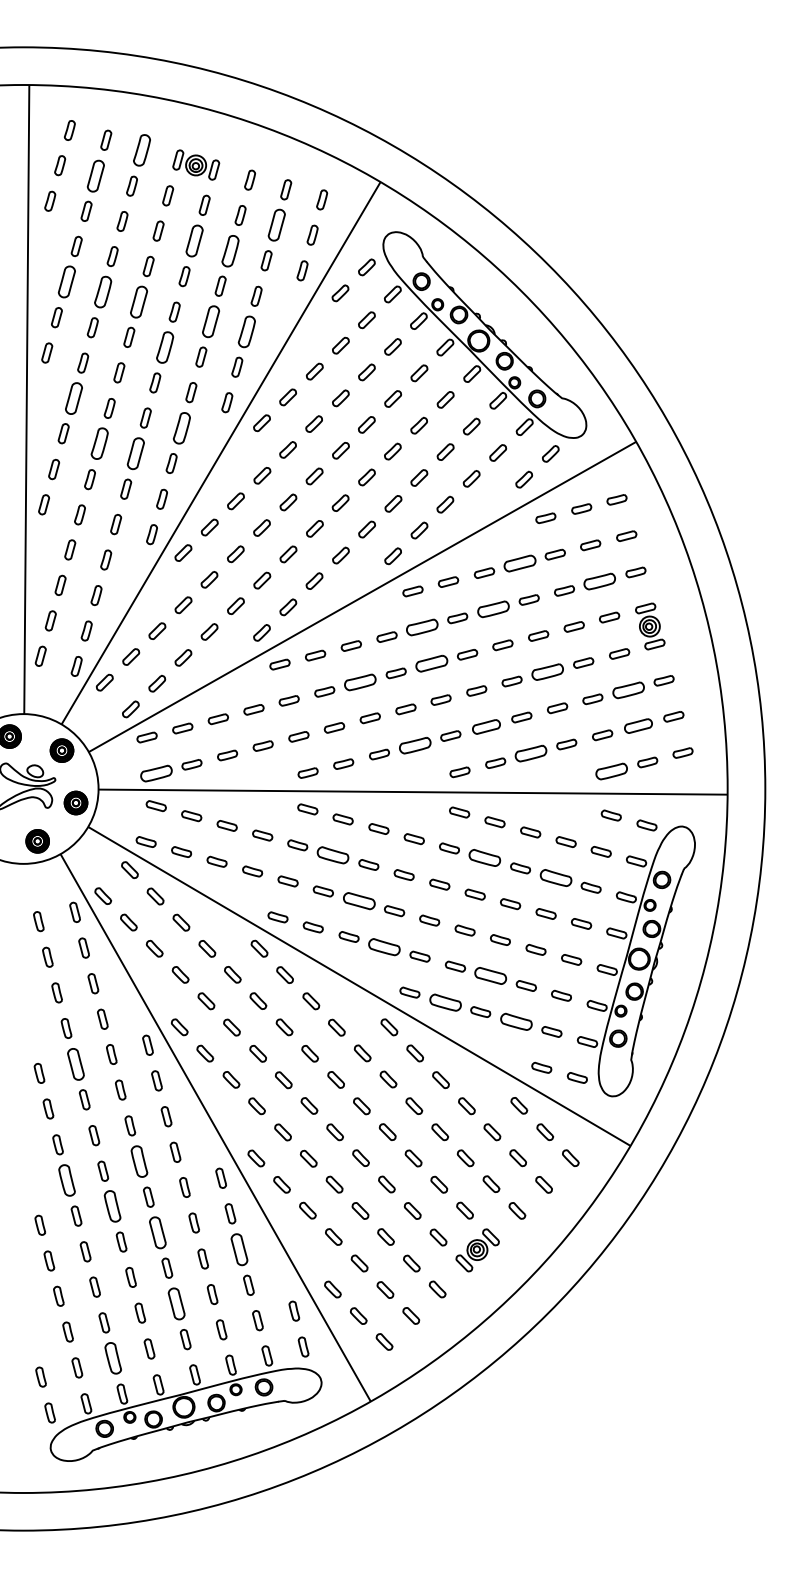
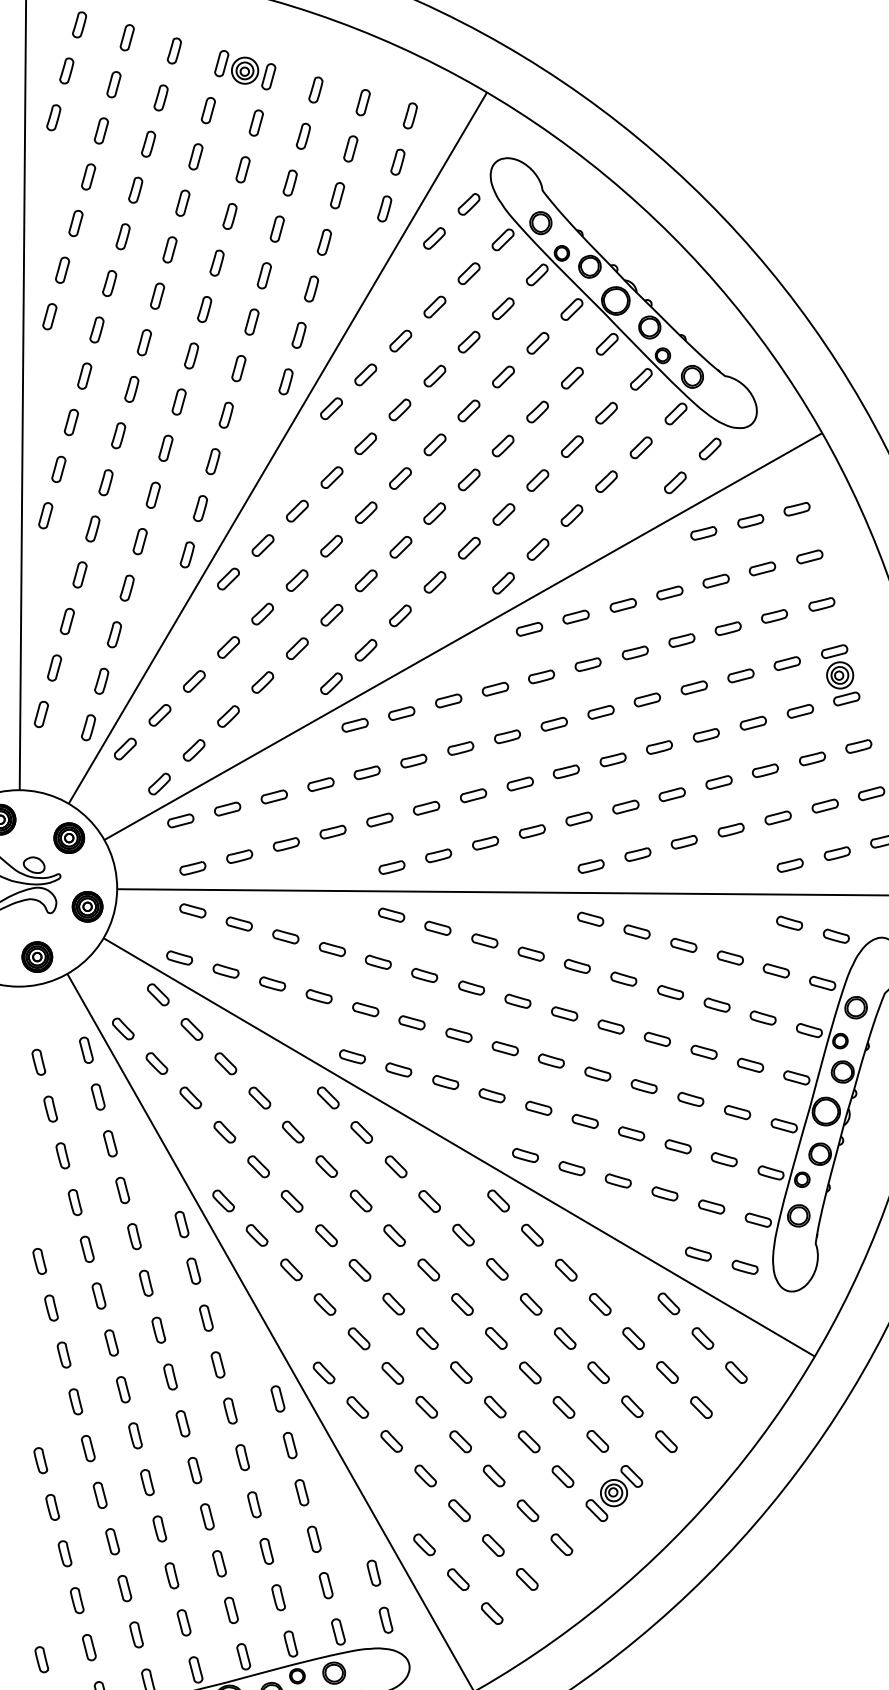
part: (142, 150) -> (174, 51), size x0.62
part: (96, 175) -> (114, 83), size x0.62
part: (276, 224) -> (350, 148), size x0.62
part: (194, 240) -> (242, 169), size x0.62
part: (230, 250) -> (290, 182), size x0.62
part: (67, 281) -> (76, 222), size x0.62
part: (102, 291) -> (122, 236), size x0.62
part: (138, 301) -> (169, 249), size x0.62
part: (210, 321) -> (263, 275), size x0.62
part: (246, 331) -> (311, 288), size x0.62
part: (165, 347) -> (204, 309), size x0.62
part: (73, 397) -> (84, 375), size x0.62
part: (181, 427) -> (225, 414), size x0.62
part: (99, 443) -> (118, 435), size x0.62
part: (135, 452) -> (165, 447), size x0.62
part: (519, 563) -> (669, 592), size x0.62
part: (599, 581) -> (774, 616), size x0.62
part: (493, 609) -> (635, 653), size x0.62
part: (421, 627) -> (540, 676), size x0.62
part: (431, 663) -> (553, 723), size x0.62
part: (547, 672) -> (705, 735), size x0.62
part: (360, 681) -> (460, 747), size x0.62
part: (628, 689) -> (812, 757), size x0.62
part: (486, 726) -> (625, 806), size x0.71
part: (638, 726) -> (825, 806), size x0.71
part: (414, 745) -> (531, 831), size x0.62
part: (530, 753) -> (683, 841), size x0.62
part: (611, 771) -> (789, 865), size x0.62
part: (155, 773) -> (191, 868), size x0.62
part: (332, 855) -> (423, 975), size x0.62
part: (484, 858) -> (623, 979), size x0.62
part: (555, 877) -> (716, 1004), size x0.62
part: (358, 900) -> (458, 1034), size x0.62
part: (384, 946) -> (492, 1094), size x0.62
part: (490, 976) -> (631, 1134), size x0.62
part: (444, 1002) -> (570, 1168), size x0.62
part: (515, 1021) -> (663, 1193), size x0.62
part: (75, 1063) -> (86, 1248), size x0.62
part: (138, 1161) -> (169, 1376), size x0.62
part: (66, 1180) -> (75, 1401), size x0.62
part: (112, 1206) -> (135, 1435), size x0.62
part: (157, 1232) -> (194, 1470), size x0.62
part: (239, 1249) -> (301, 1492), size x0.62
part: (176, 1303) -> (219, 1563), size x0.62
part: (113, 1357) -> (136, 1633), size x0.62

